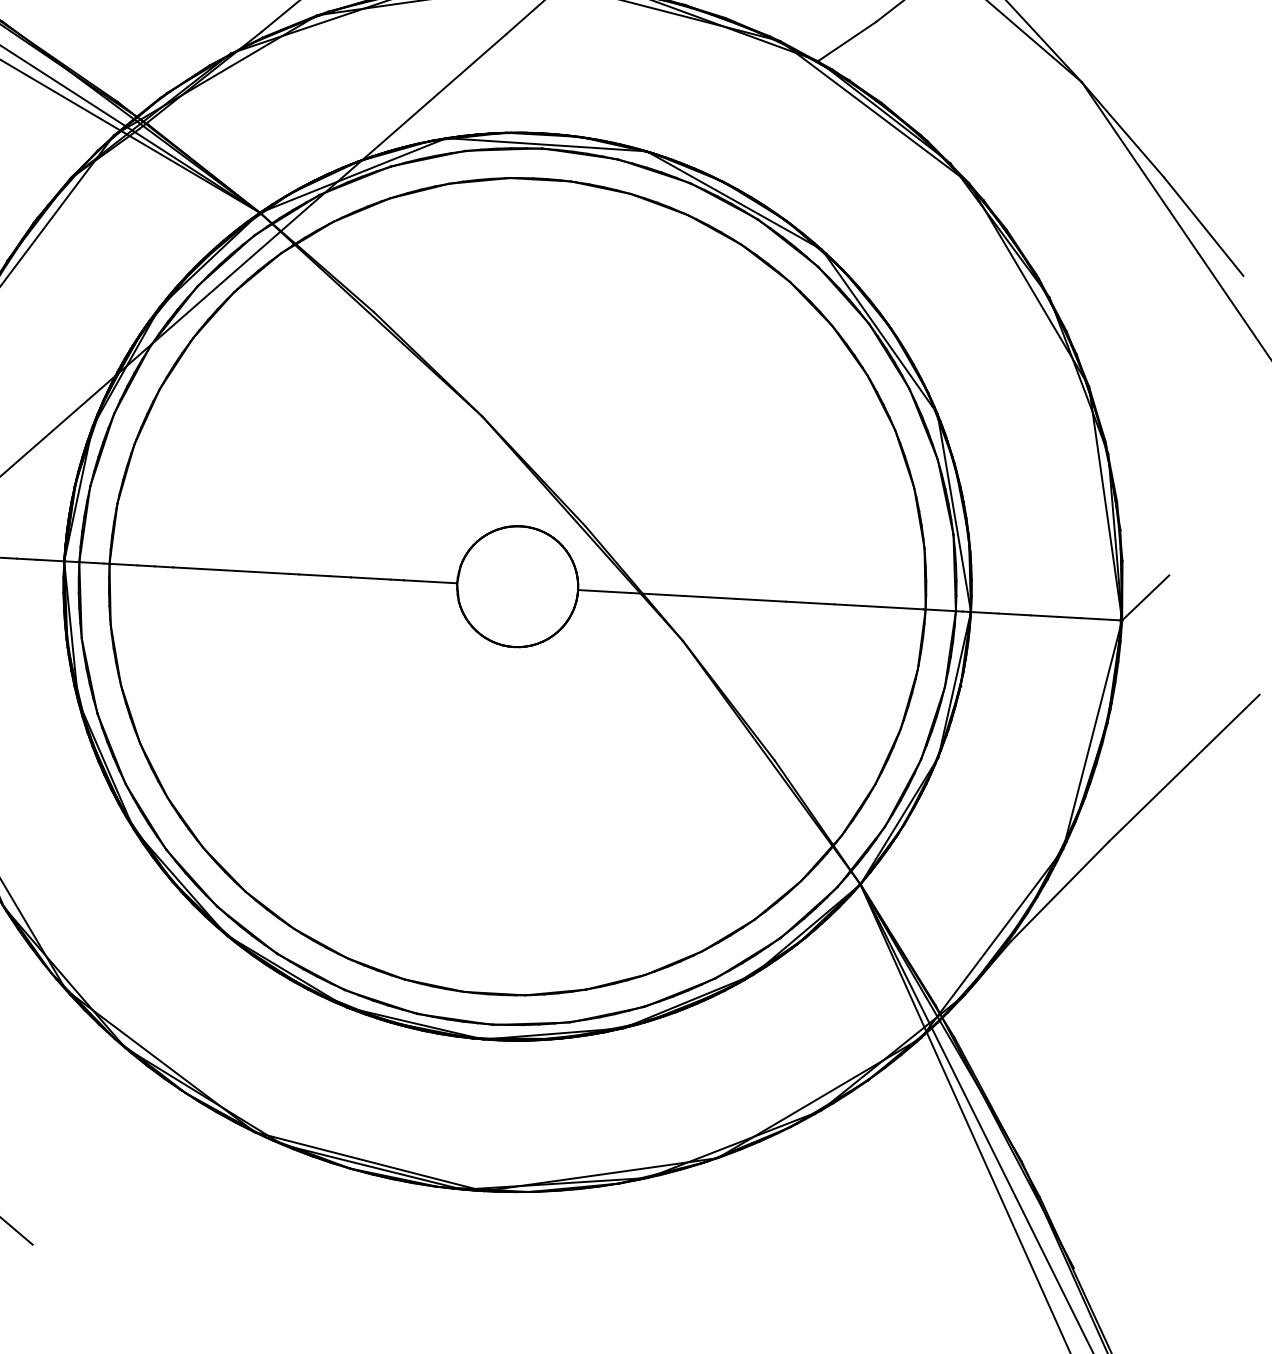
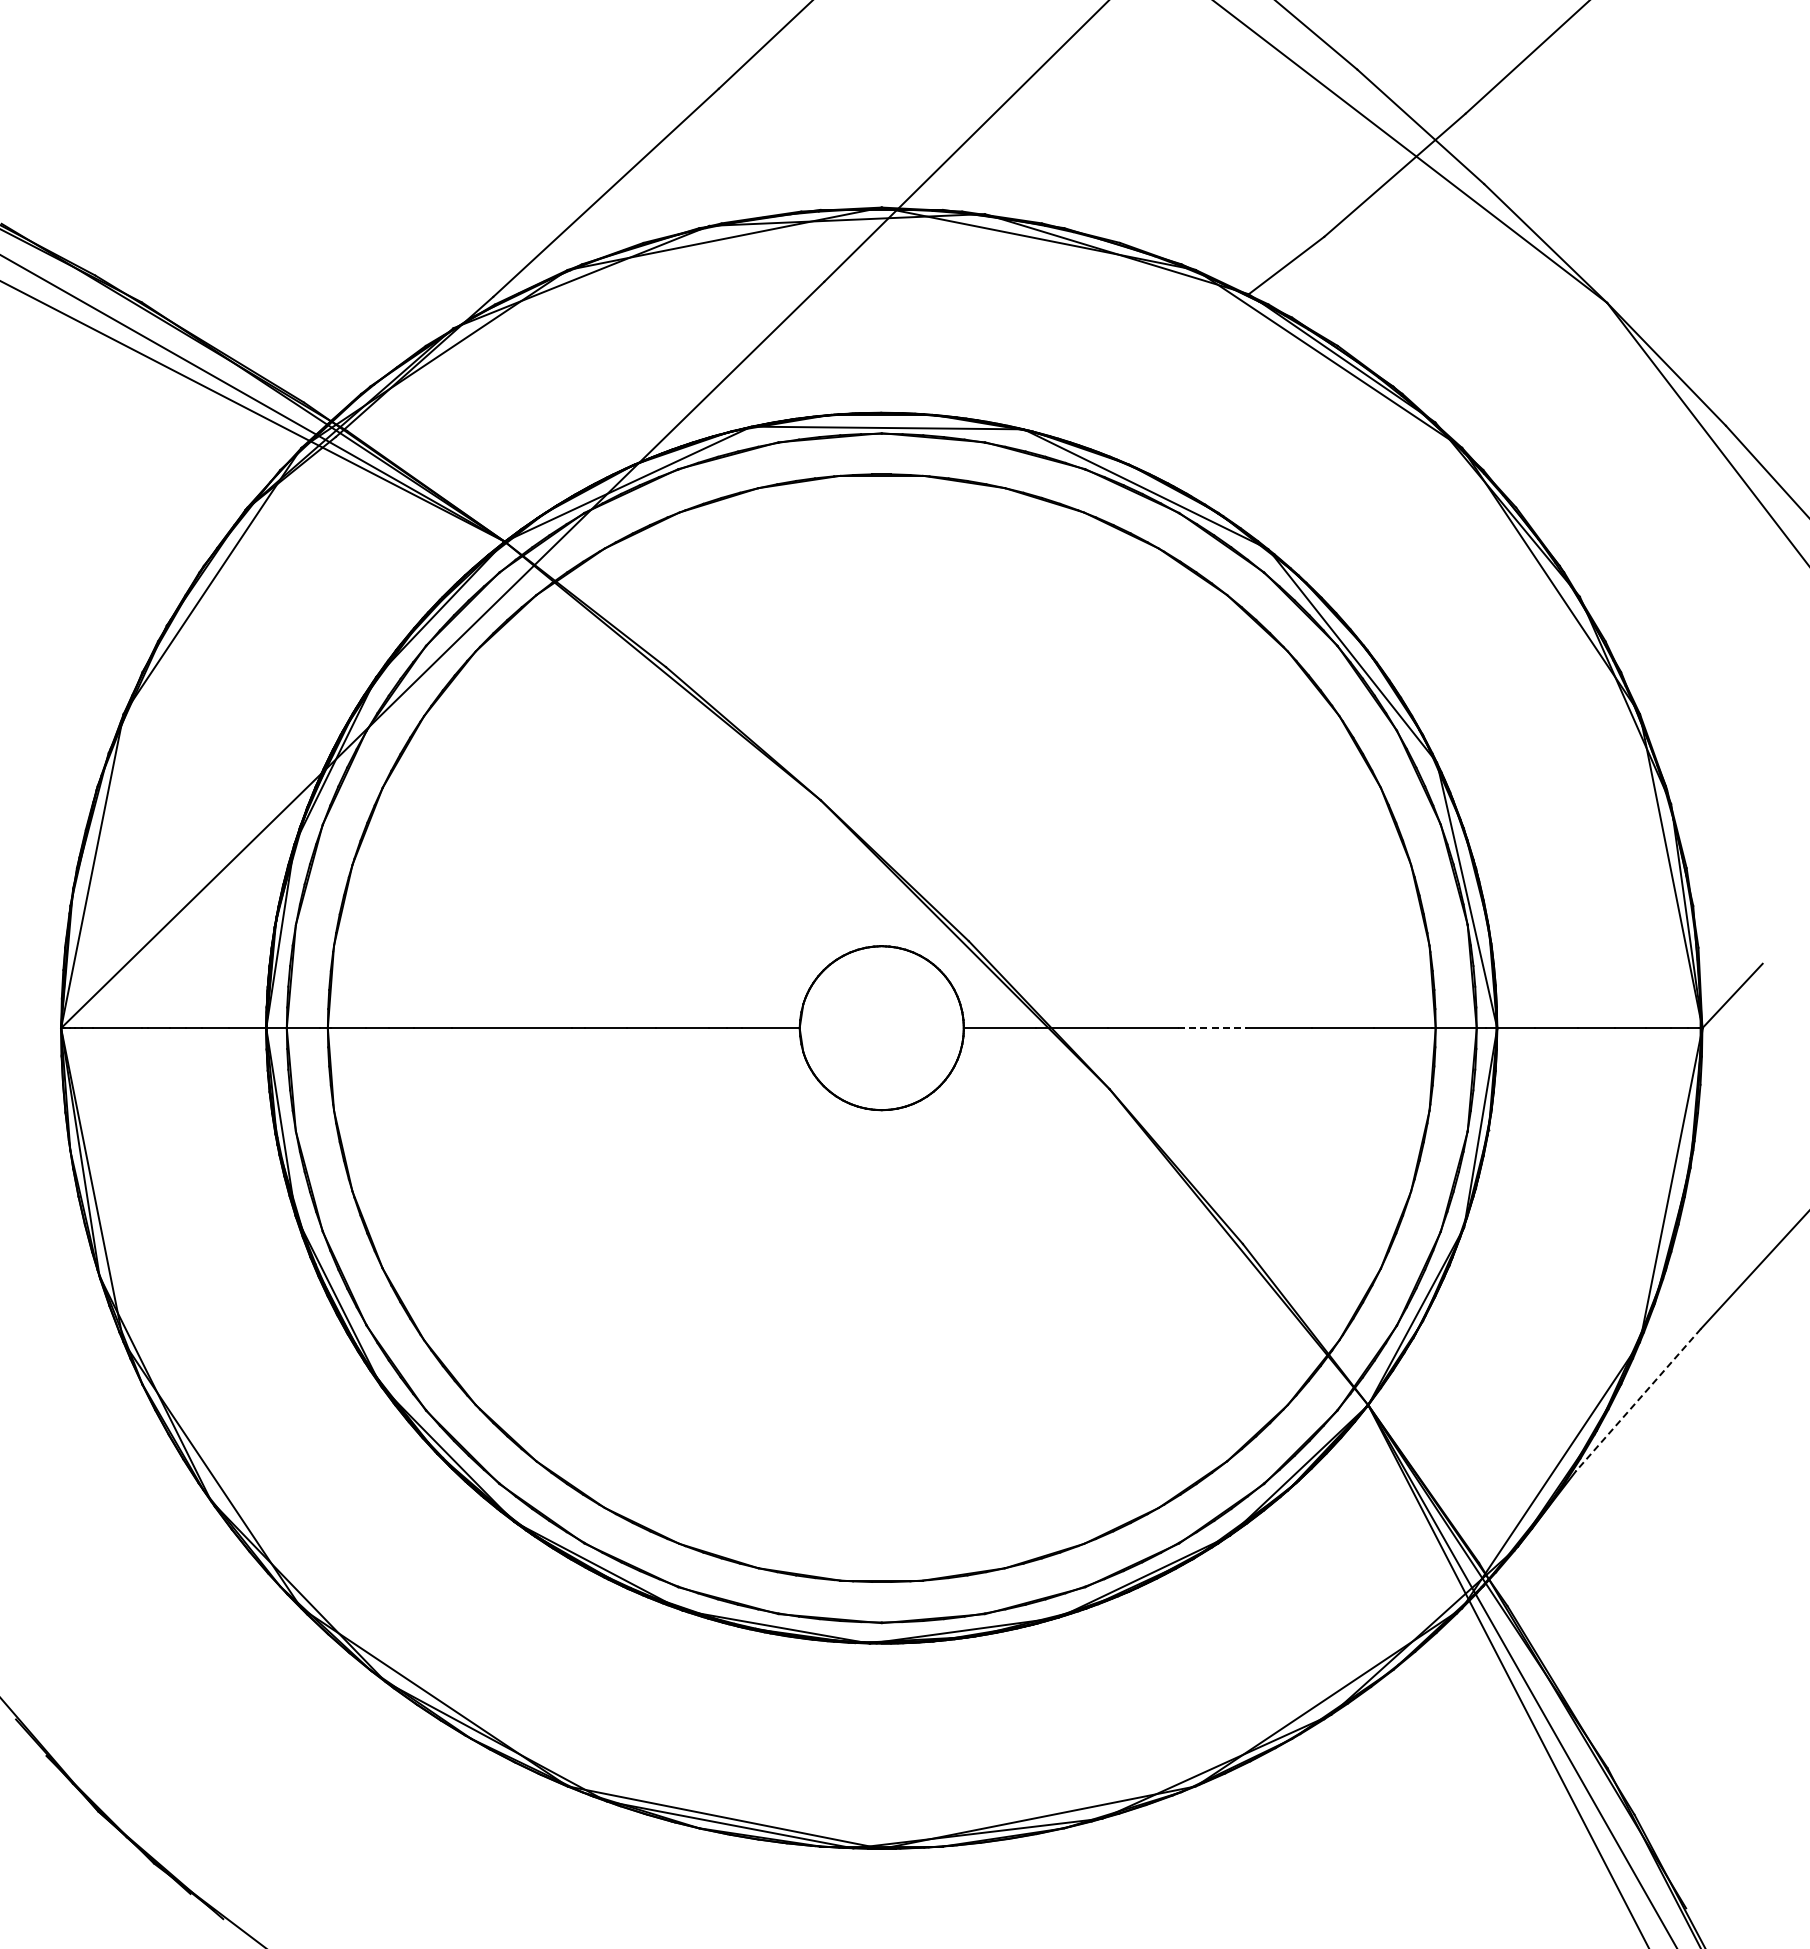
line: (761, 600) -> (1212, 1028), solid -> dashed
line: (1059, 892) -> (1638, 1400), solid -> dashed

